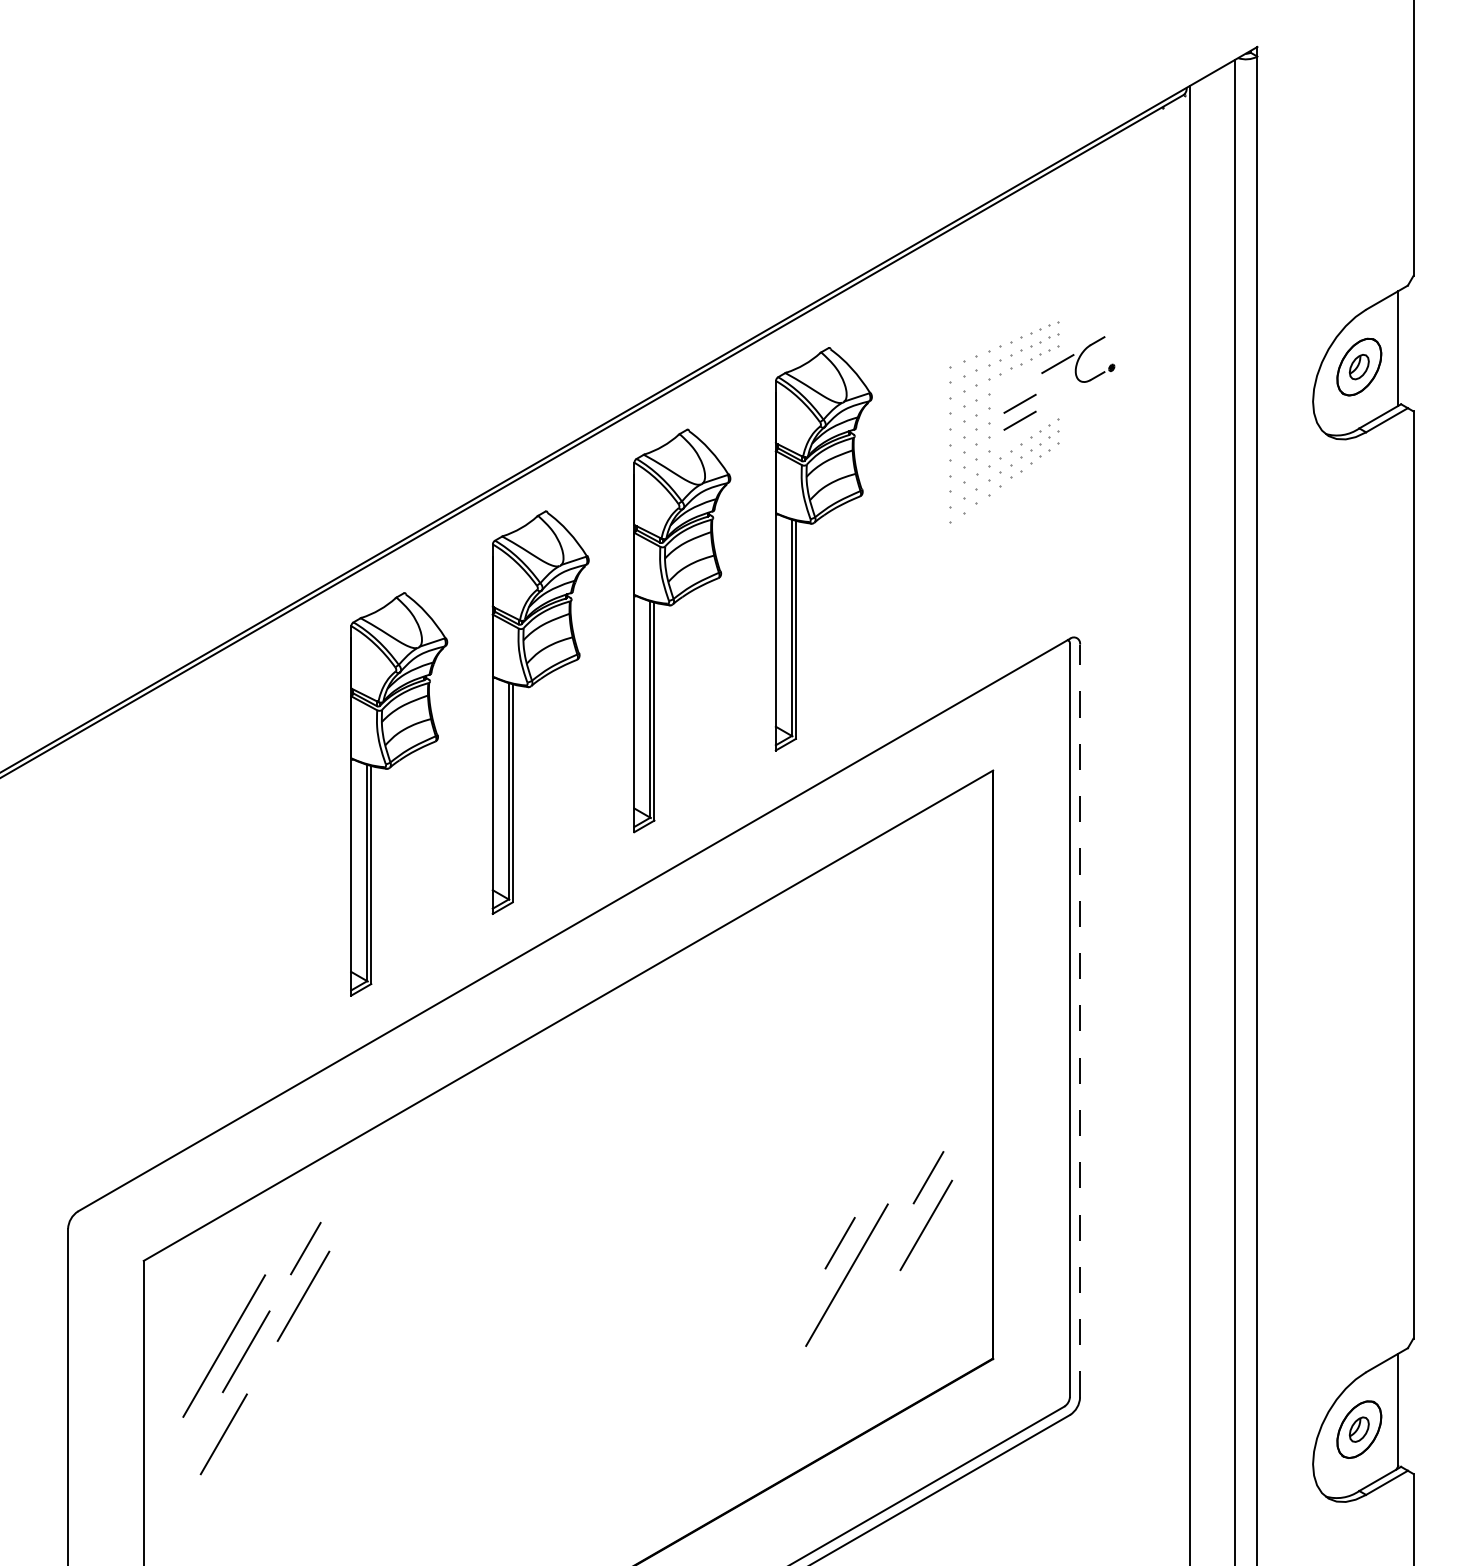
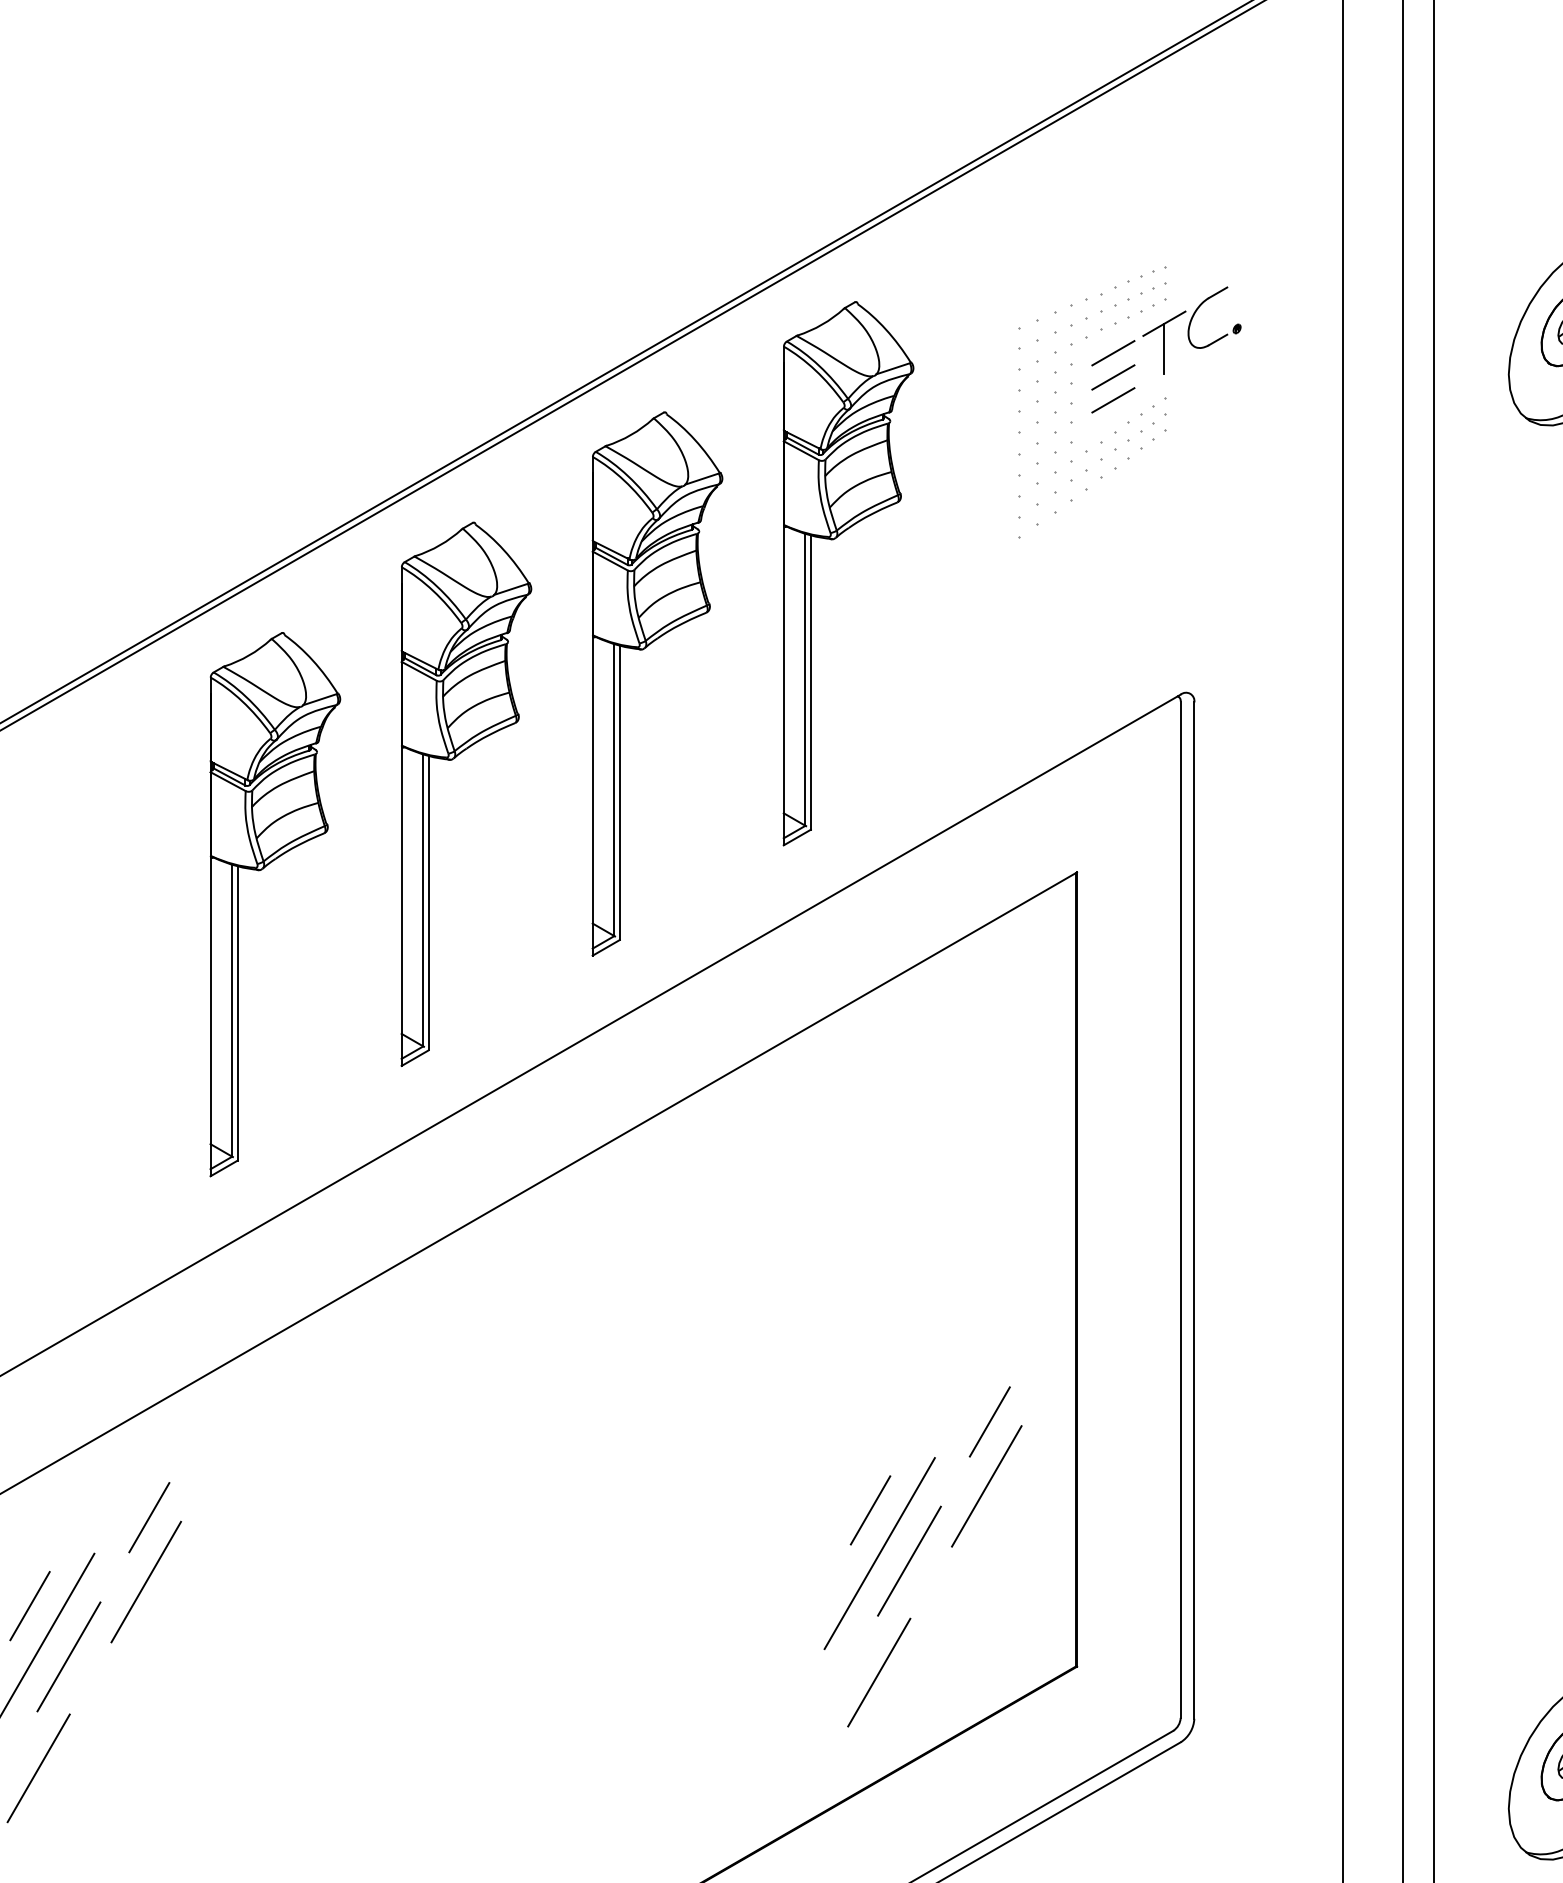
line: (1057, 382) -> (1163, 348), added
line: (1019, 385) -> (1112, 352), added
line: (1080, 1021) -> (1194, 1211), dashed -> solid
line: (868, 1280) -> (908, 1560), added
line: (217, 1313) -> (30, 1605), added
line: (846, 1363) -> (879, 1672), added

